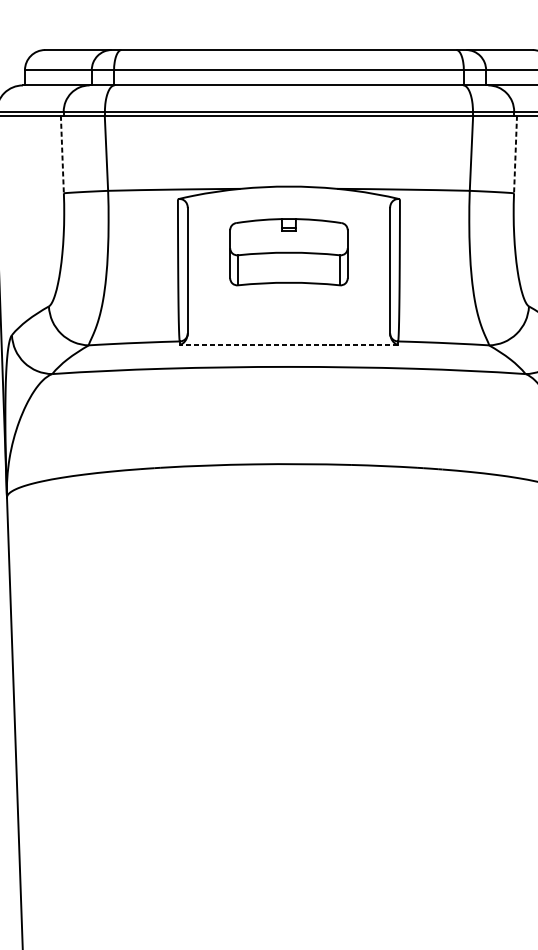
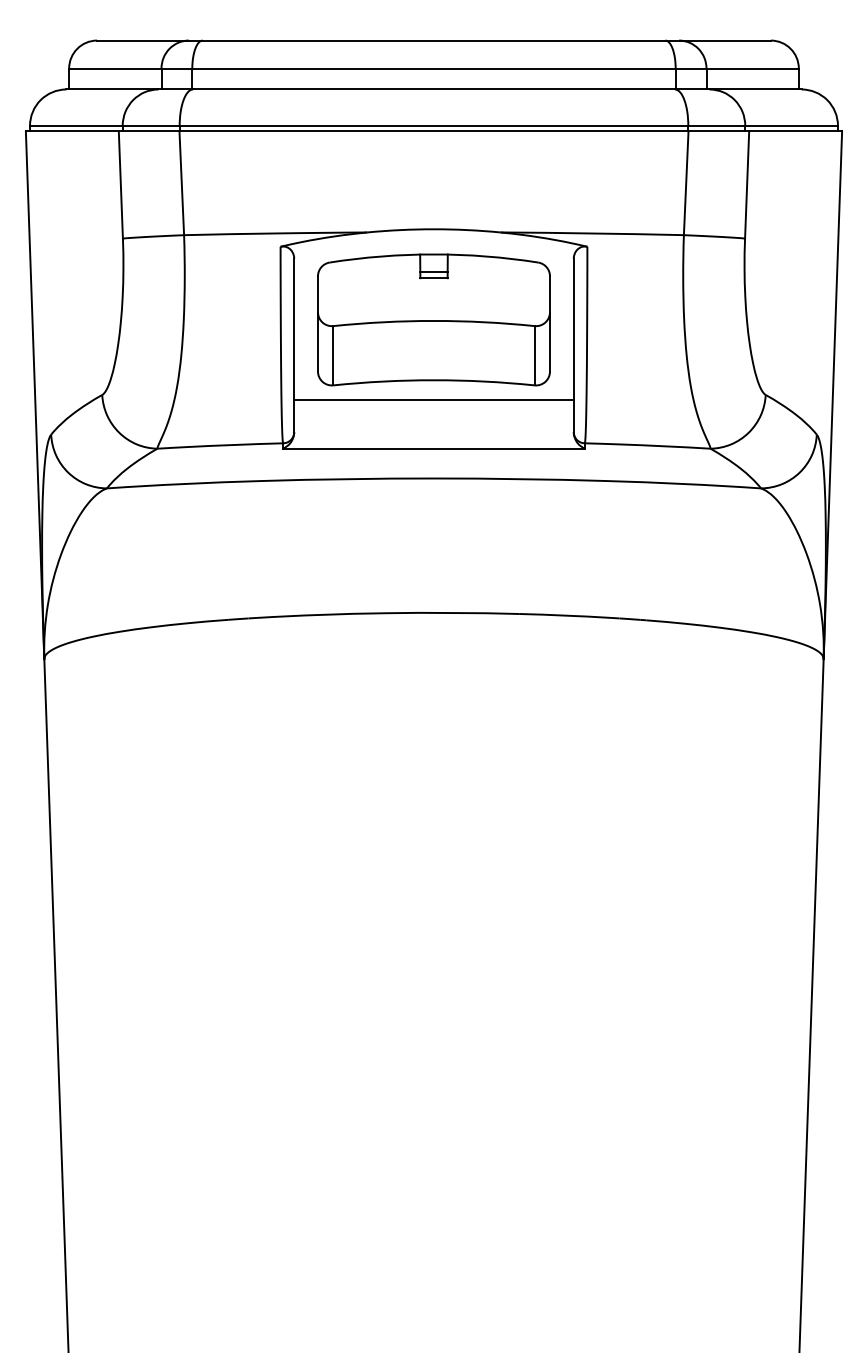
line: (62, 154) -> (120, 185), dashed -> solid
line: (515, 154) -> (747, 185), dashed -> solid
part: (288, 251) -> (433, 319), size x1.43
line: (288, 310) -> (433, 400), added
line: (289, 345) -> (434, 448), dashed -> solid

